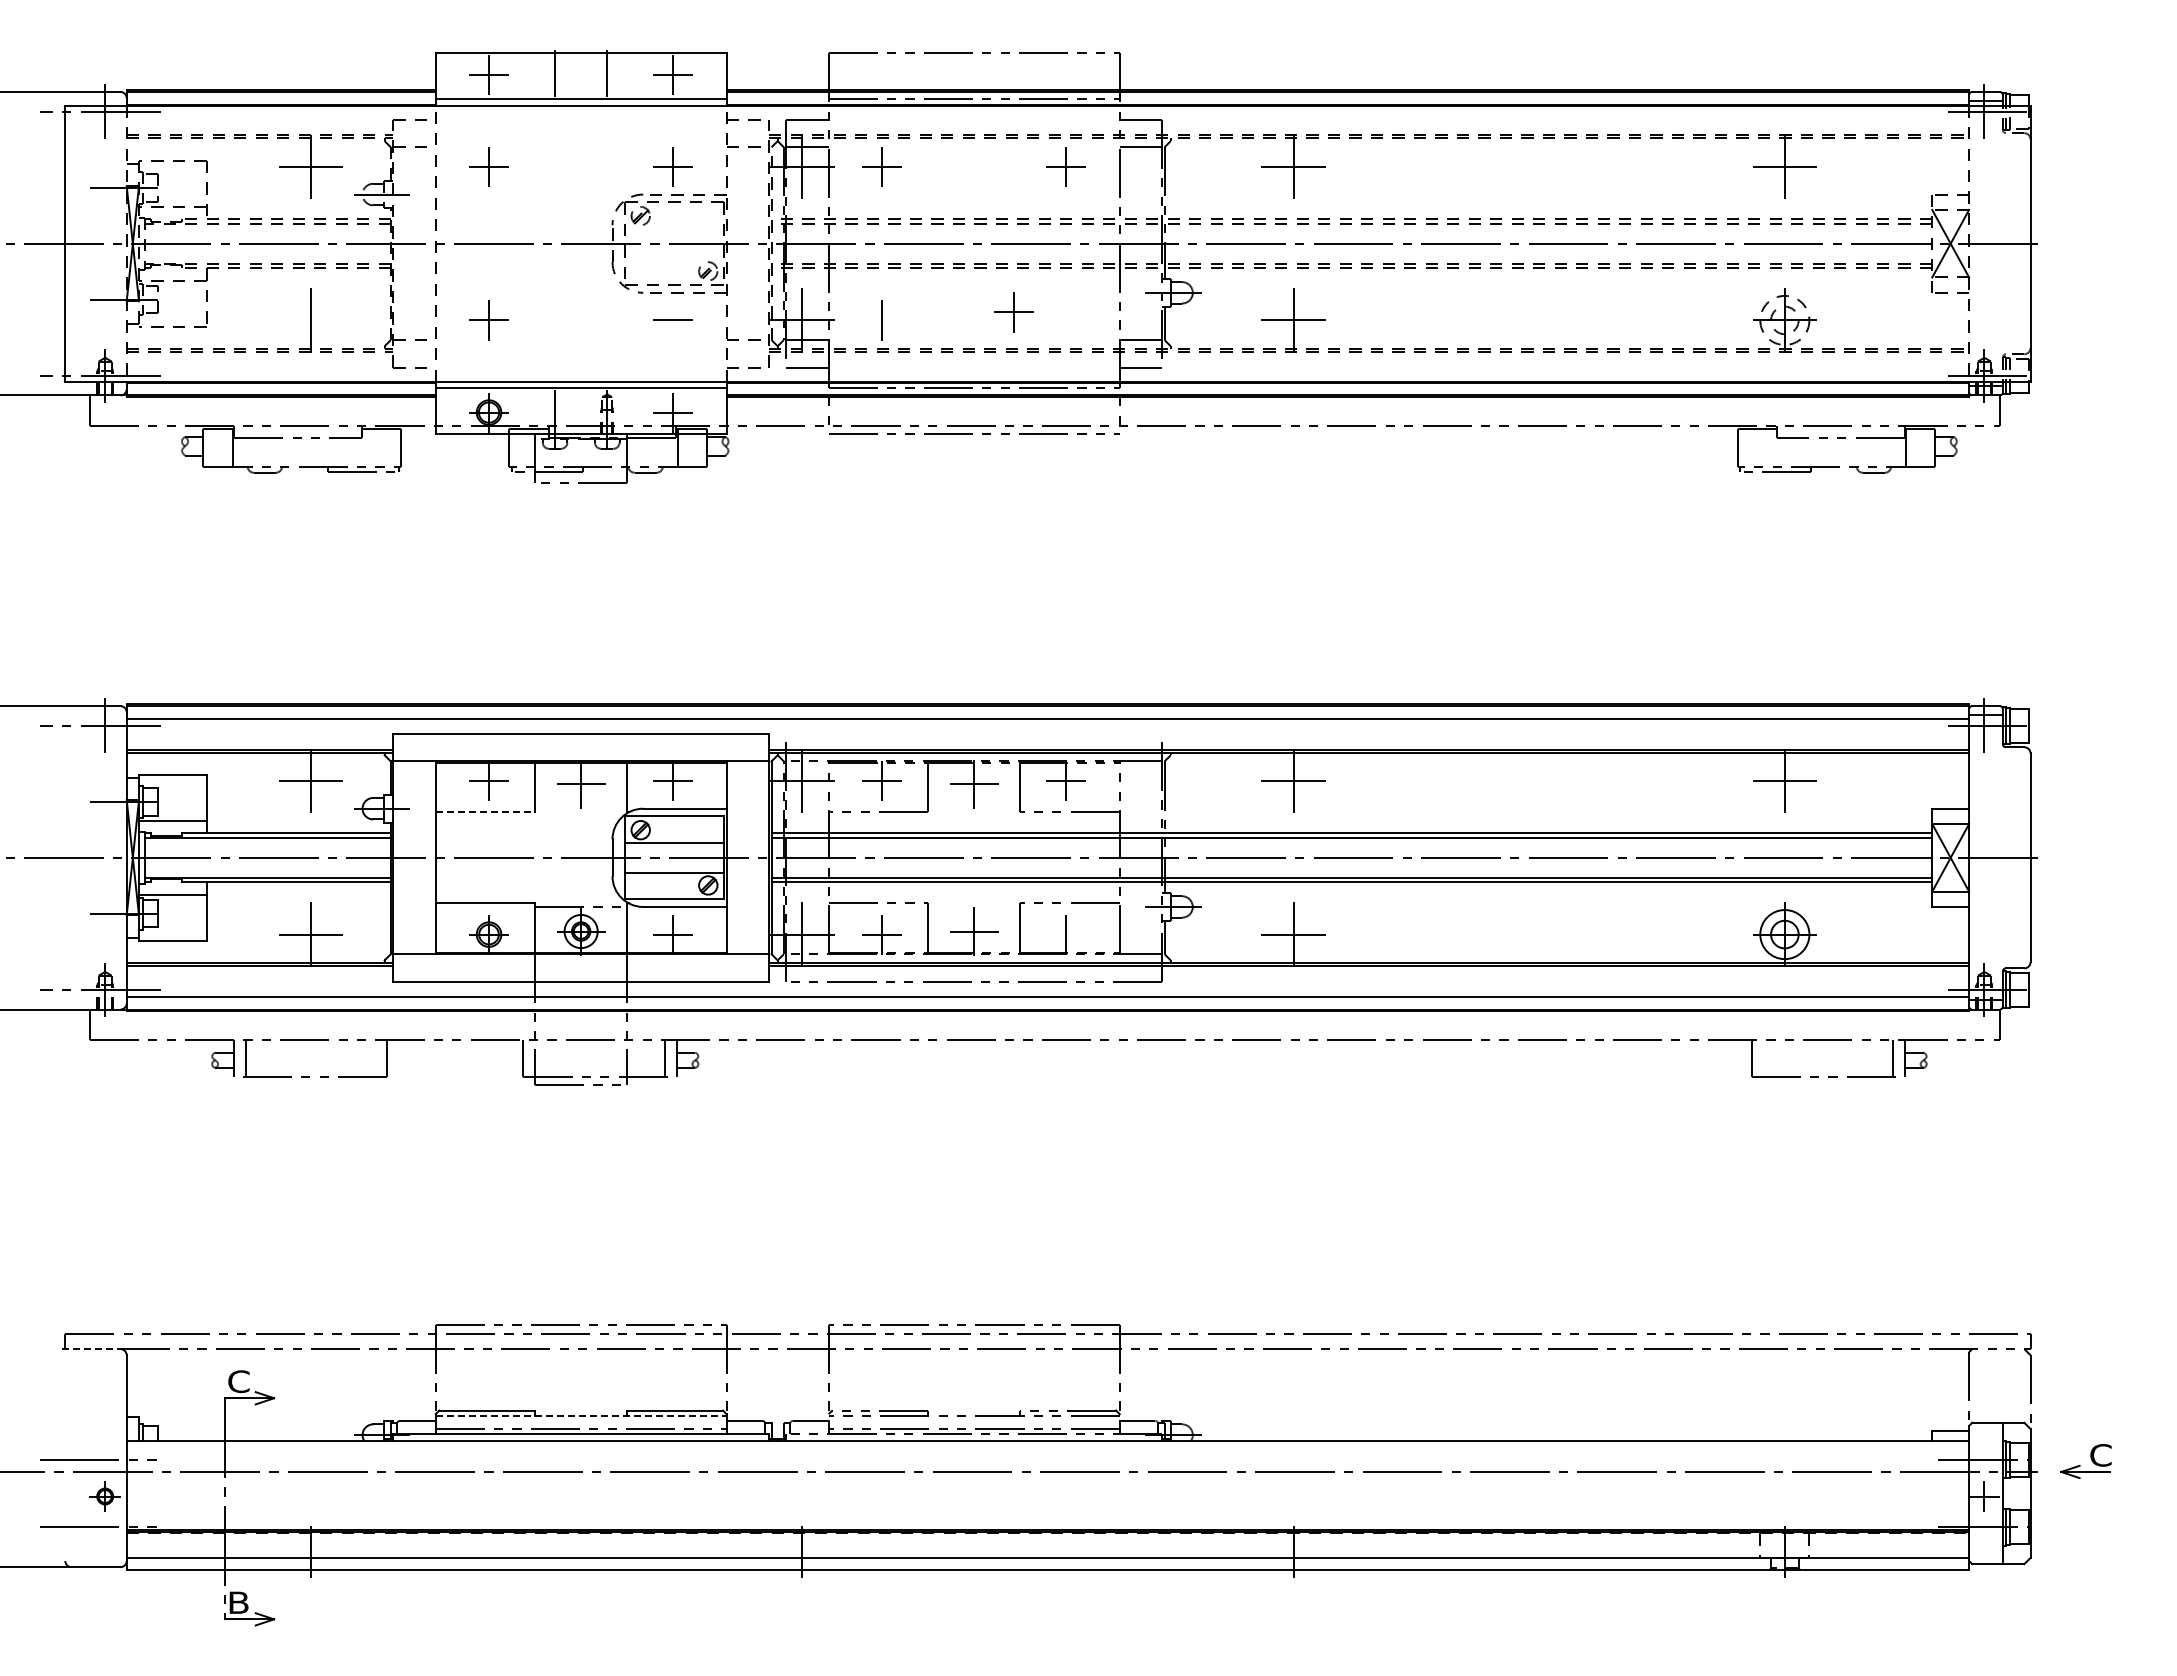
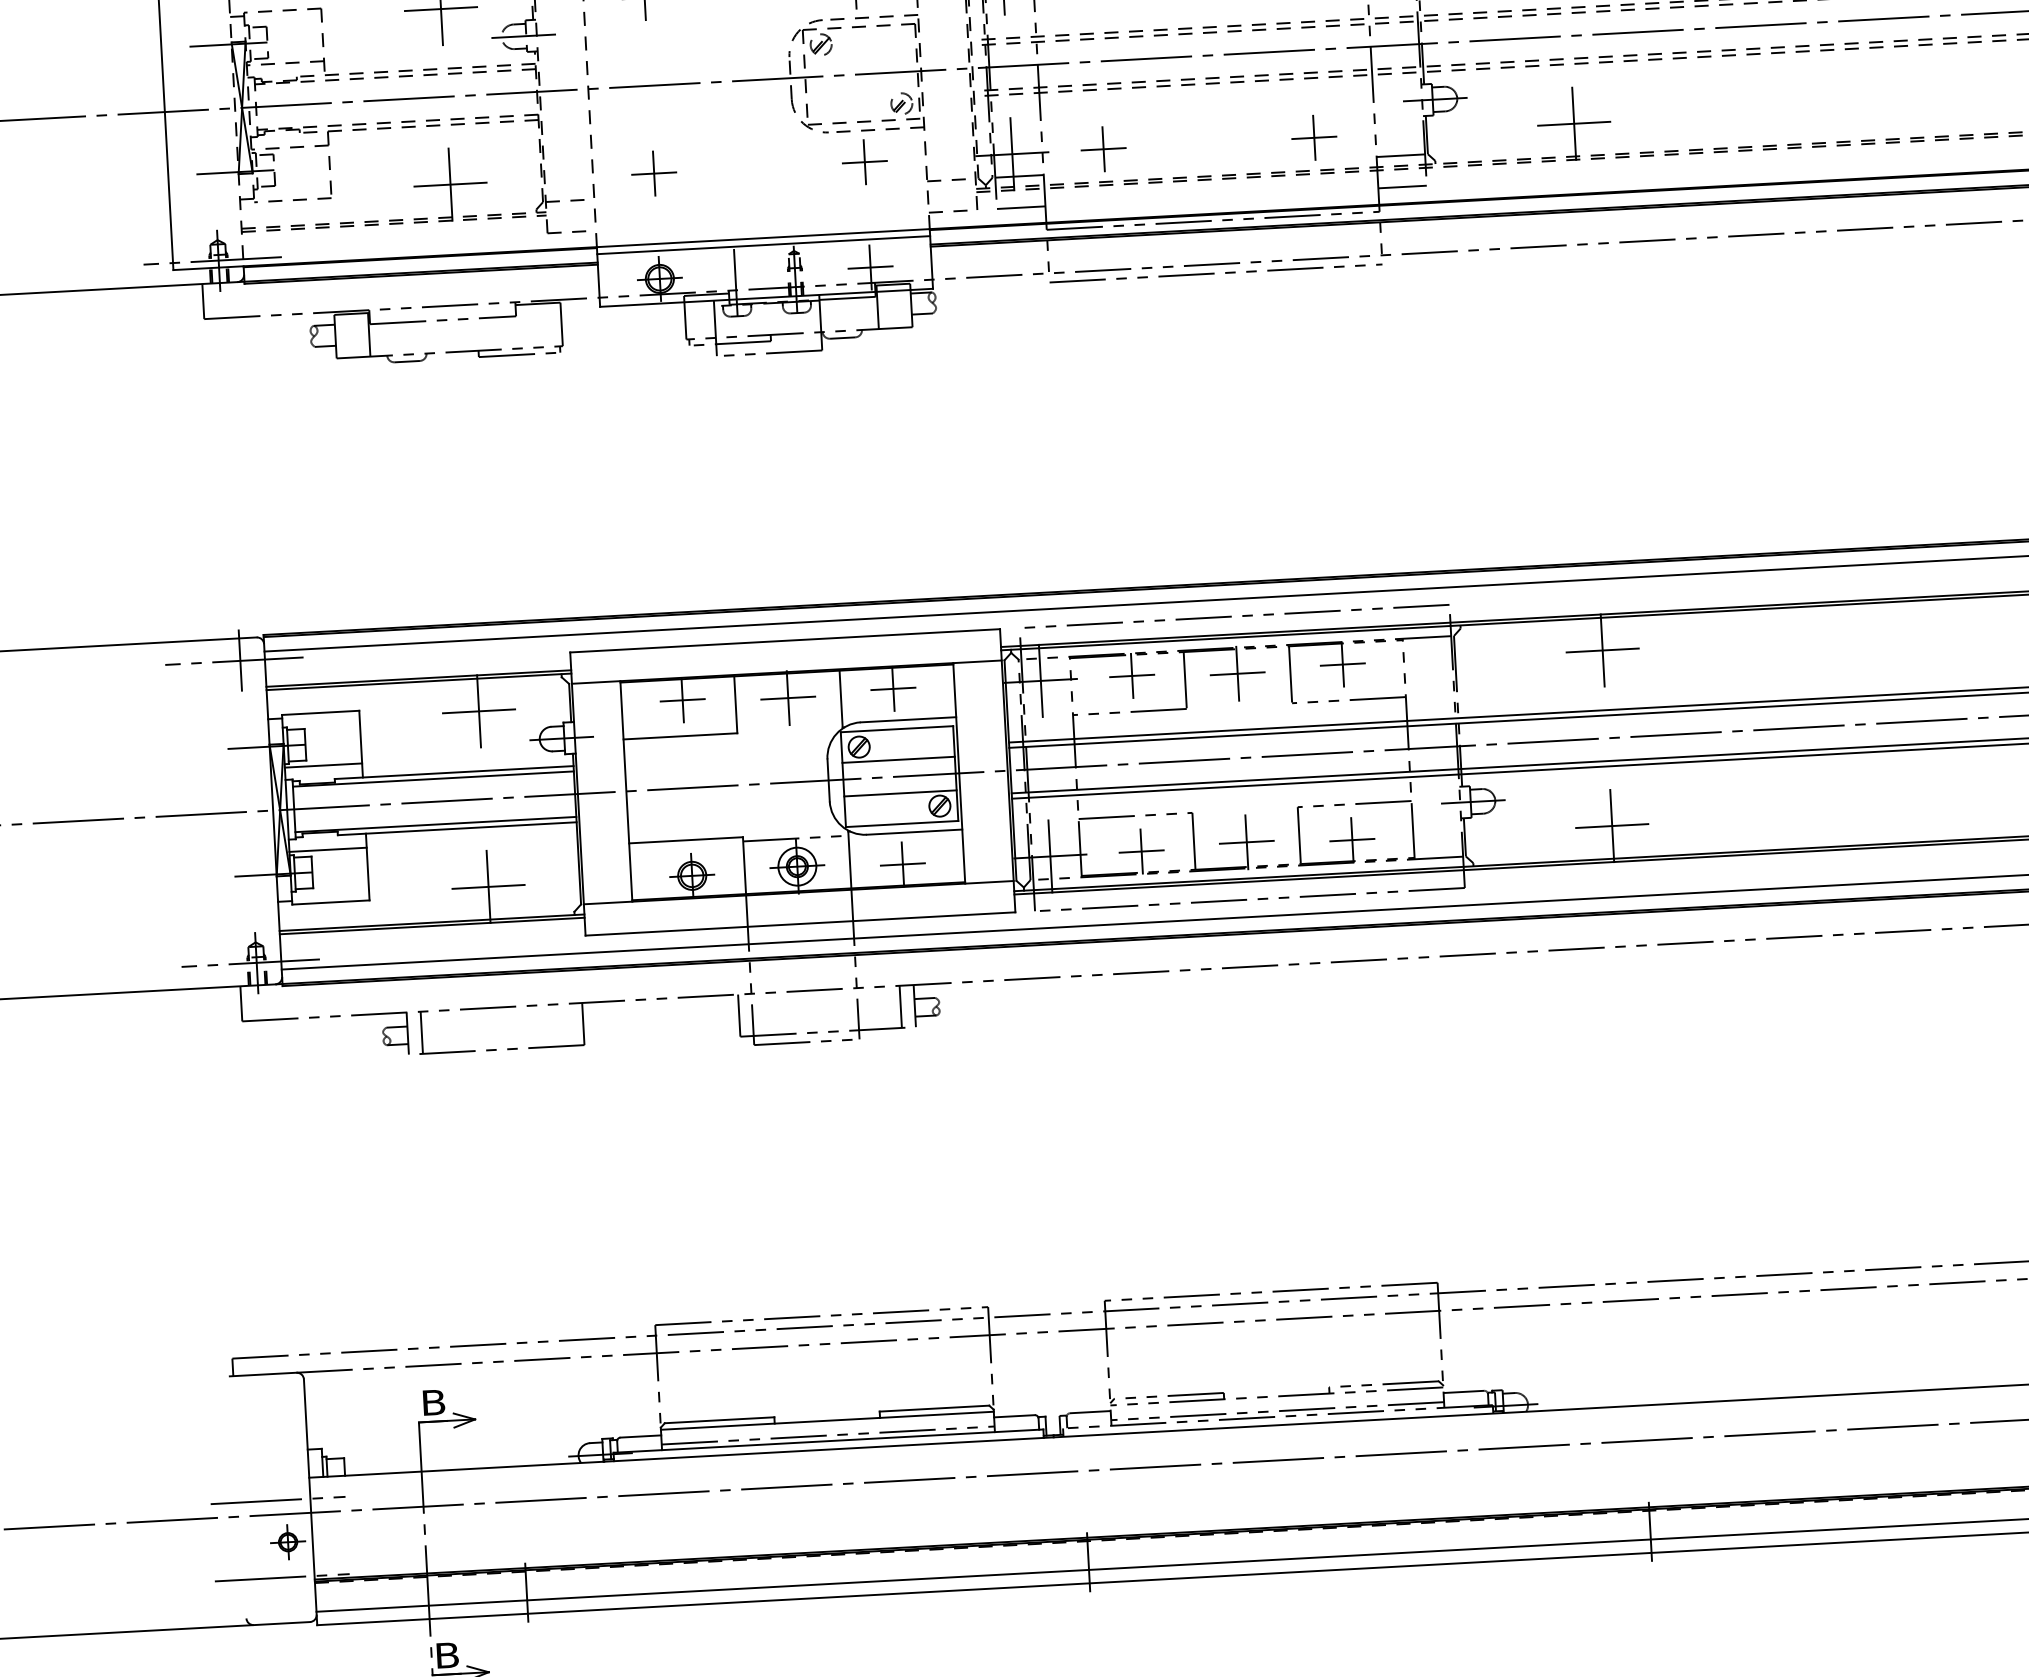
part: (1013, 312) -> (1313, 137), moved
line: (310, 320) -> (450, 184), added
line: (673, 320) -> (865, 162), added
line: (882, 320) -> (1104, 149), added
line: (971, 733) -> (1231, 616), added
line: (485, 812) -> (680, 736), dashed -> solid
line: (1066, 934) -> (1352, 840), added
line: (91, 1349) -> (263, 1374), dashed -> solid
text: (238, 1381) -> (433, 1402), C -> B
line: (581, 1416) -> (827, 1421), dashed -> solid

